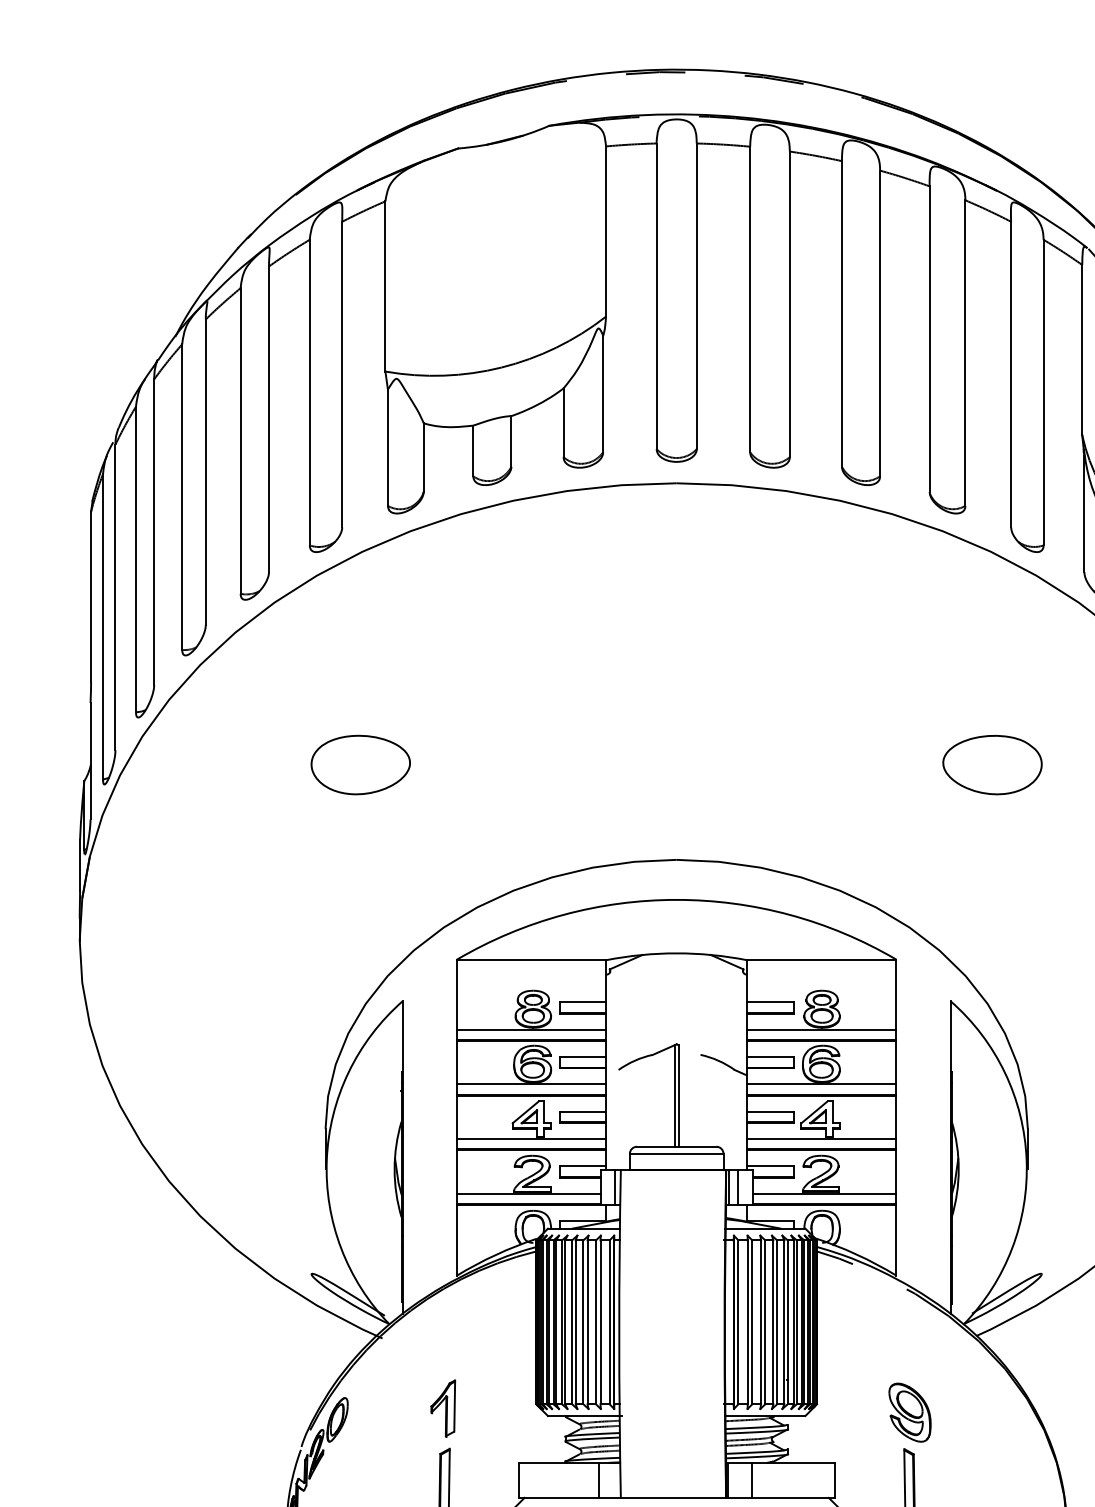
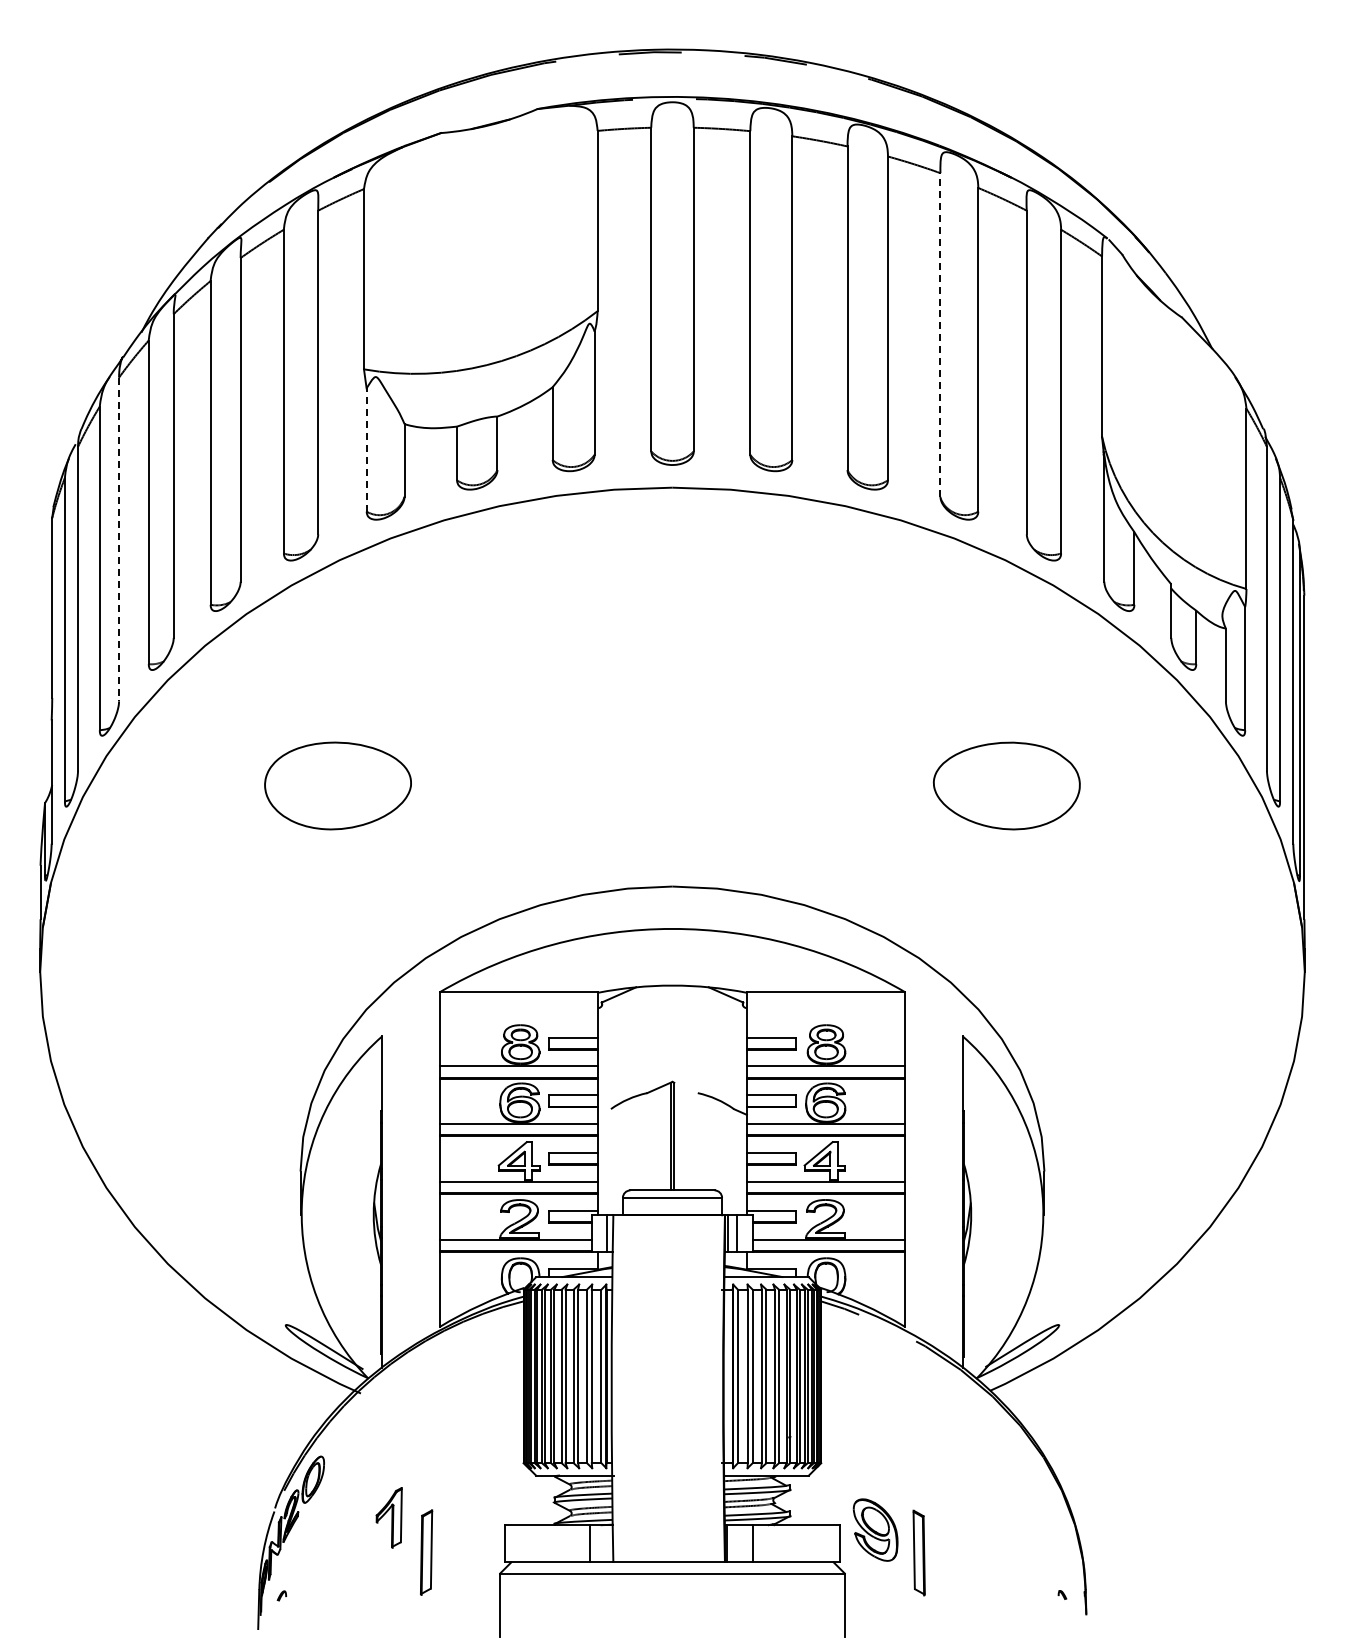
line: (929, 339) -> (940, 335), solid -> dashed
line: (387, 447) -> (366, 449), solid -> dashed
line: (154, 532) -> (119, 539), solid -> dashed
part: (360, 765) -> (337, 786), size x1.4
part: (992, 765) -> (1007, 786), size x1.4
part: (442, 1408) -> (388, 1517), moved
part: (909, 1412) -> (875, 1529), moved

